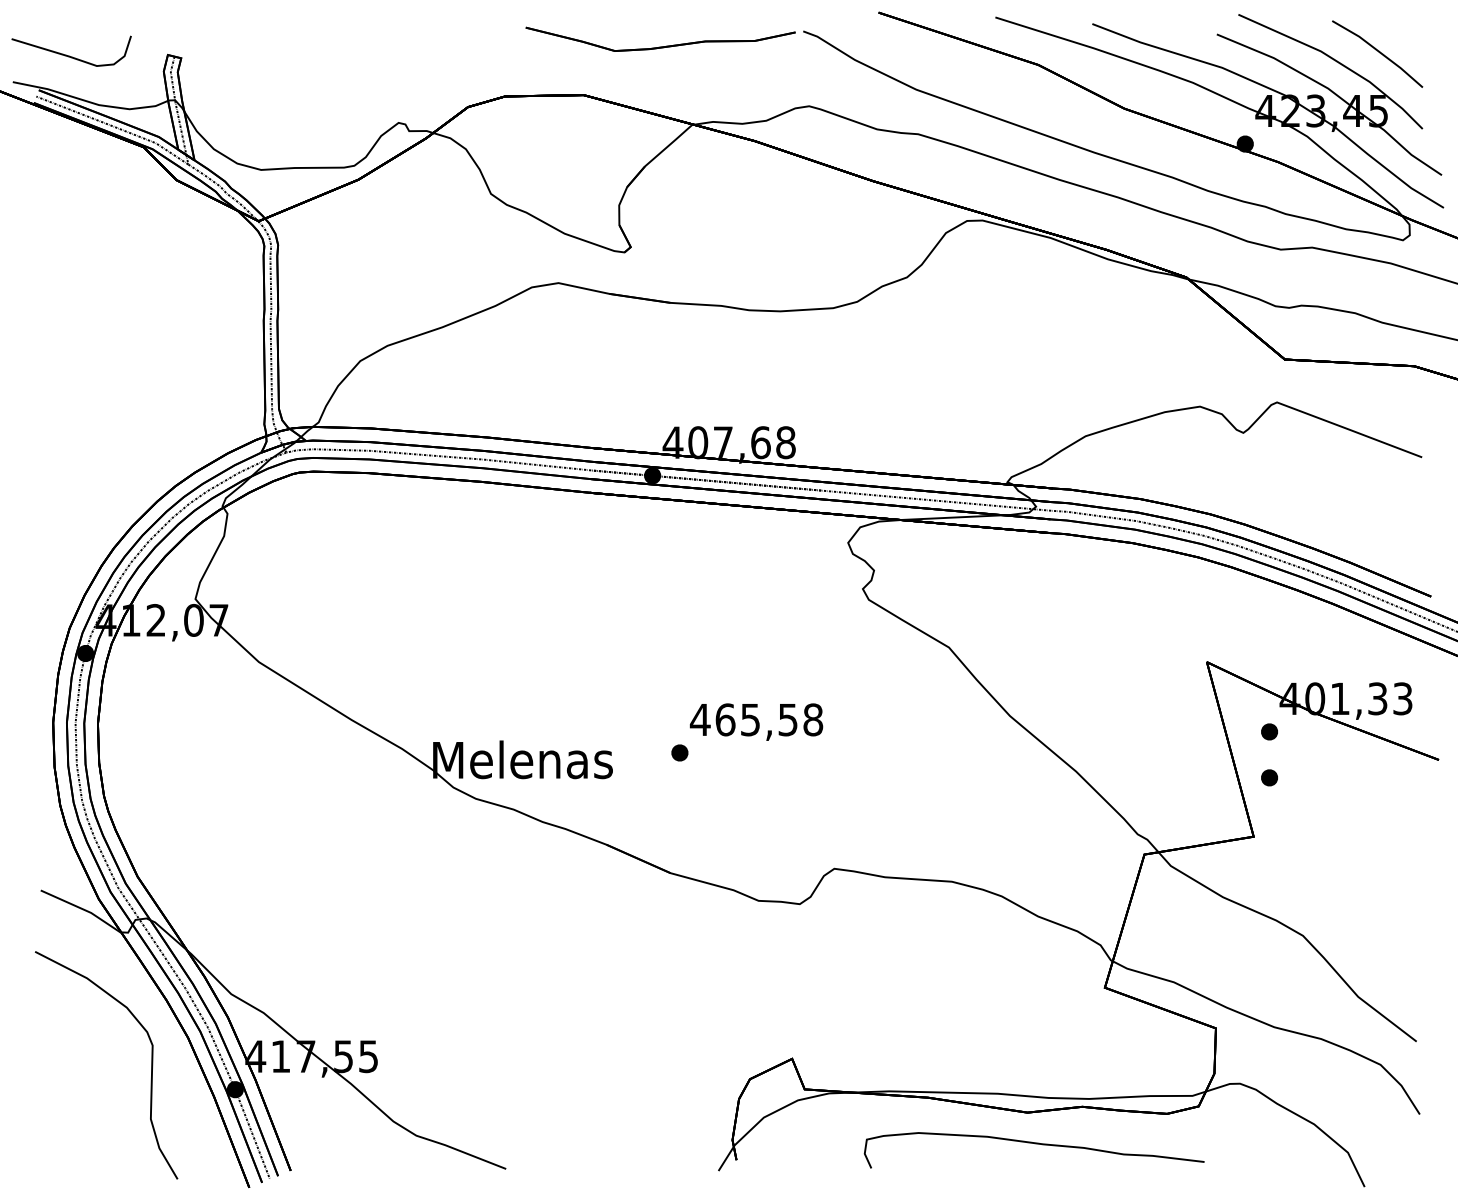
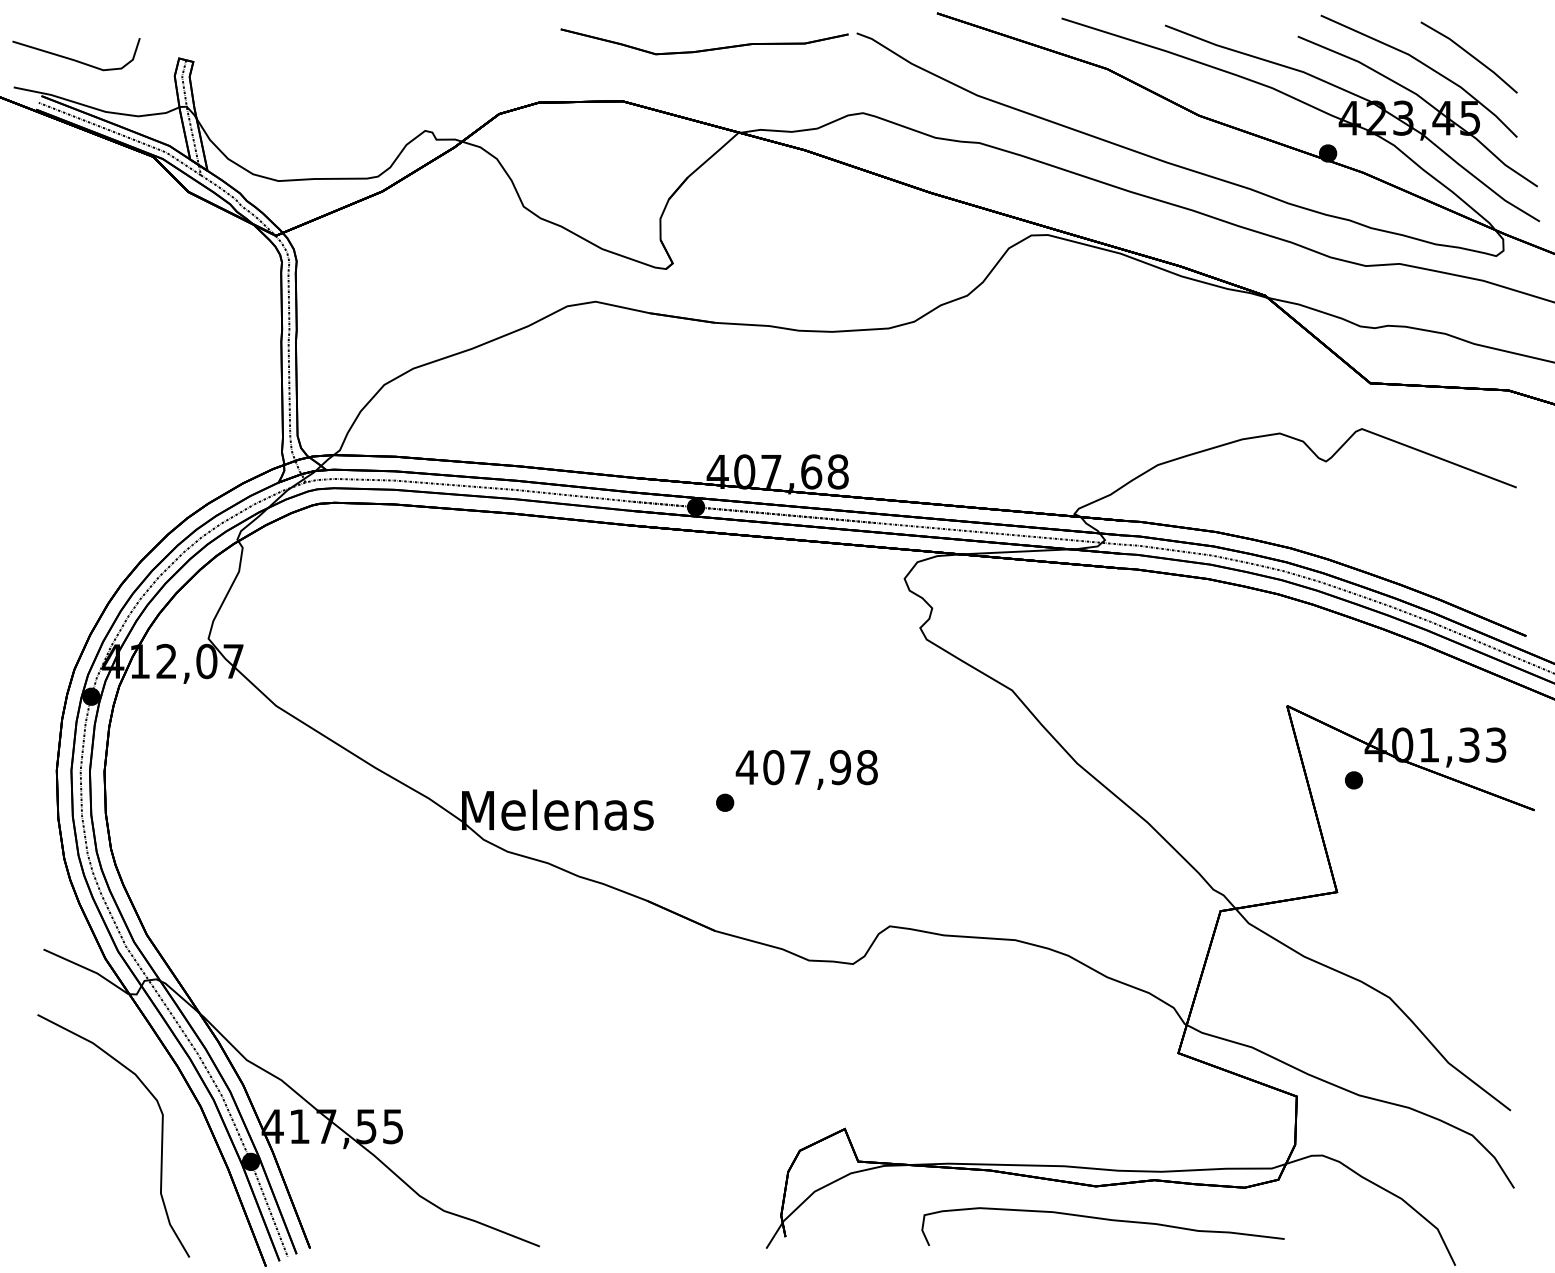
text: (757, 719) -> (807, 767), 465,58 -> 407,98
part: (1269, 777) -> (1353, 829), removed

